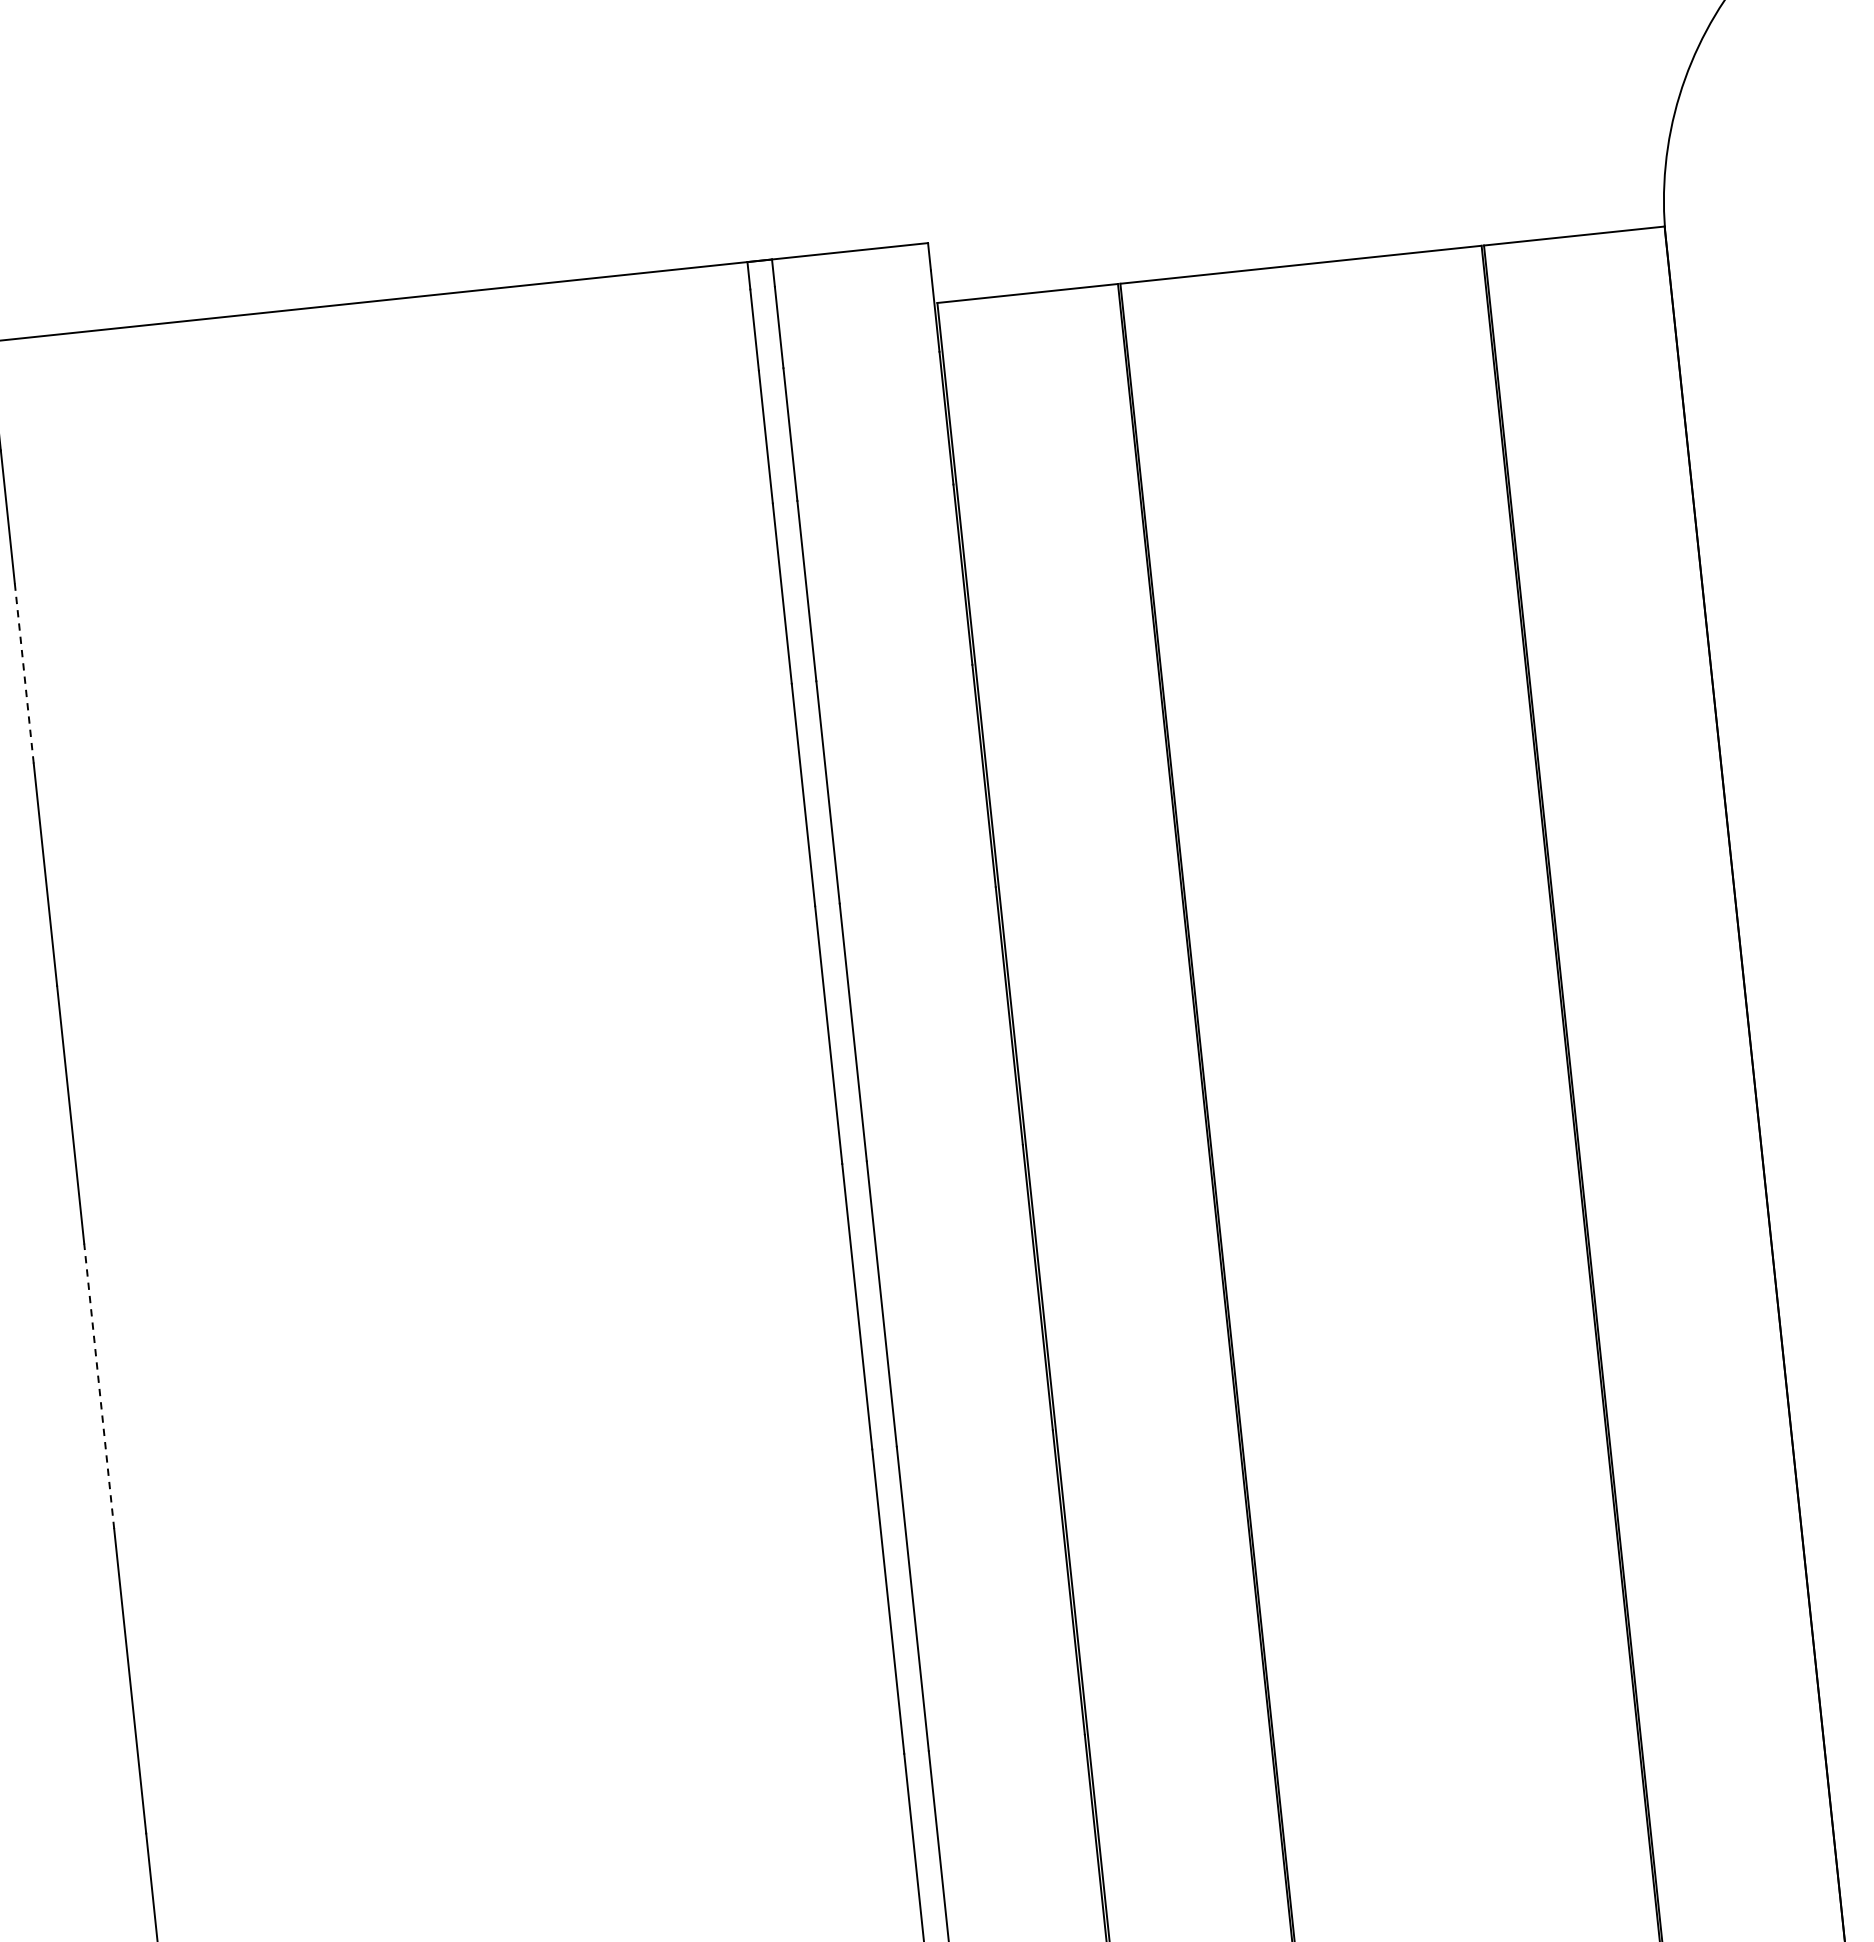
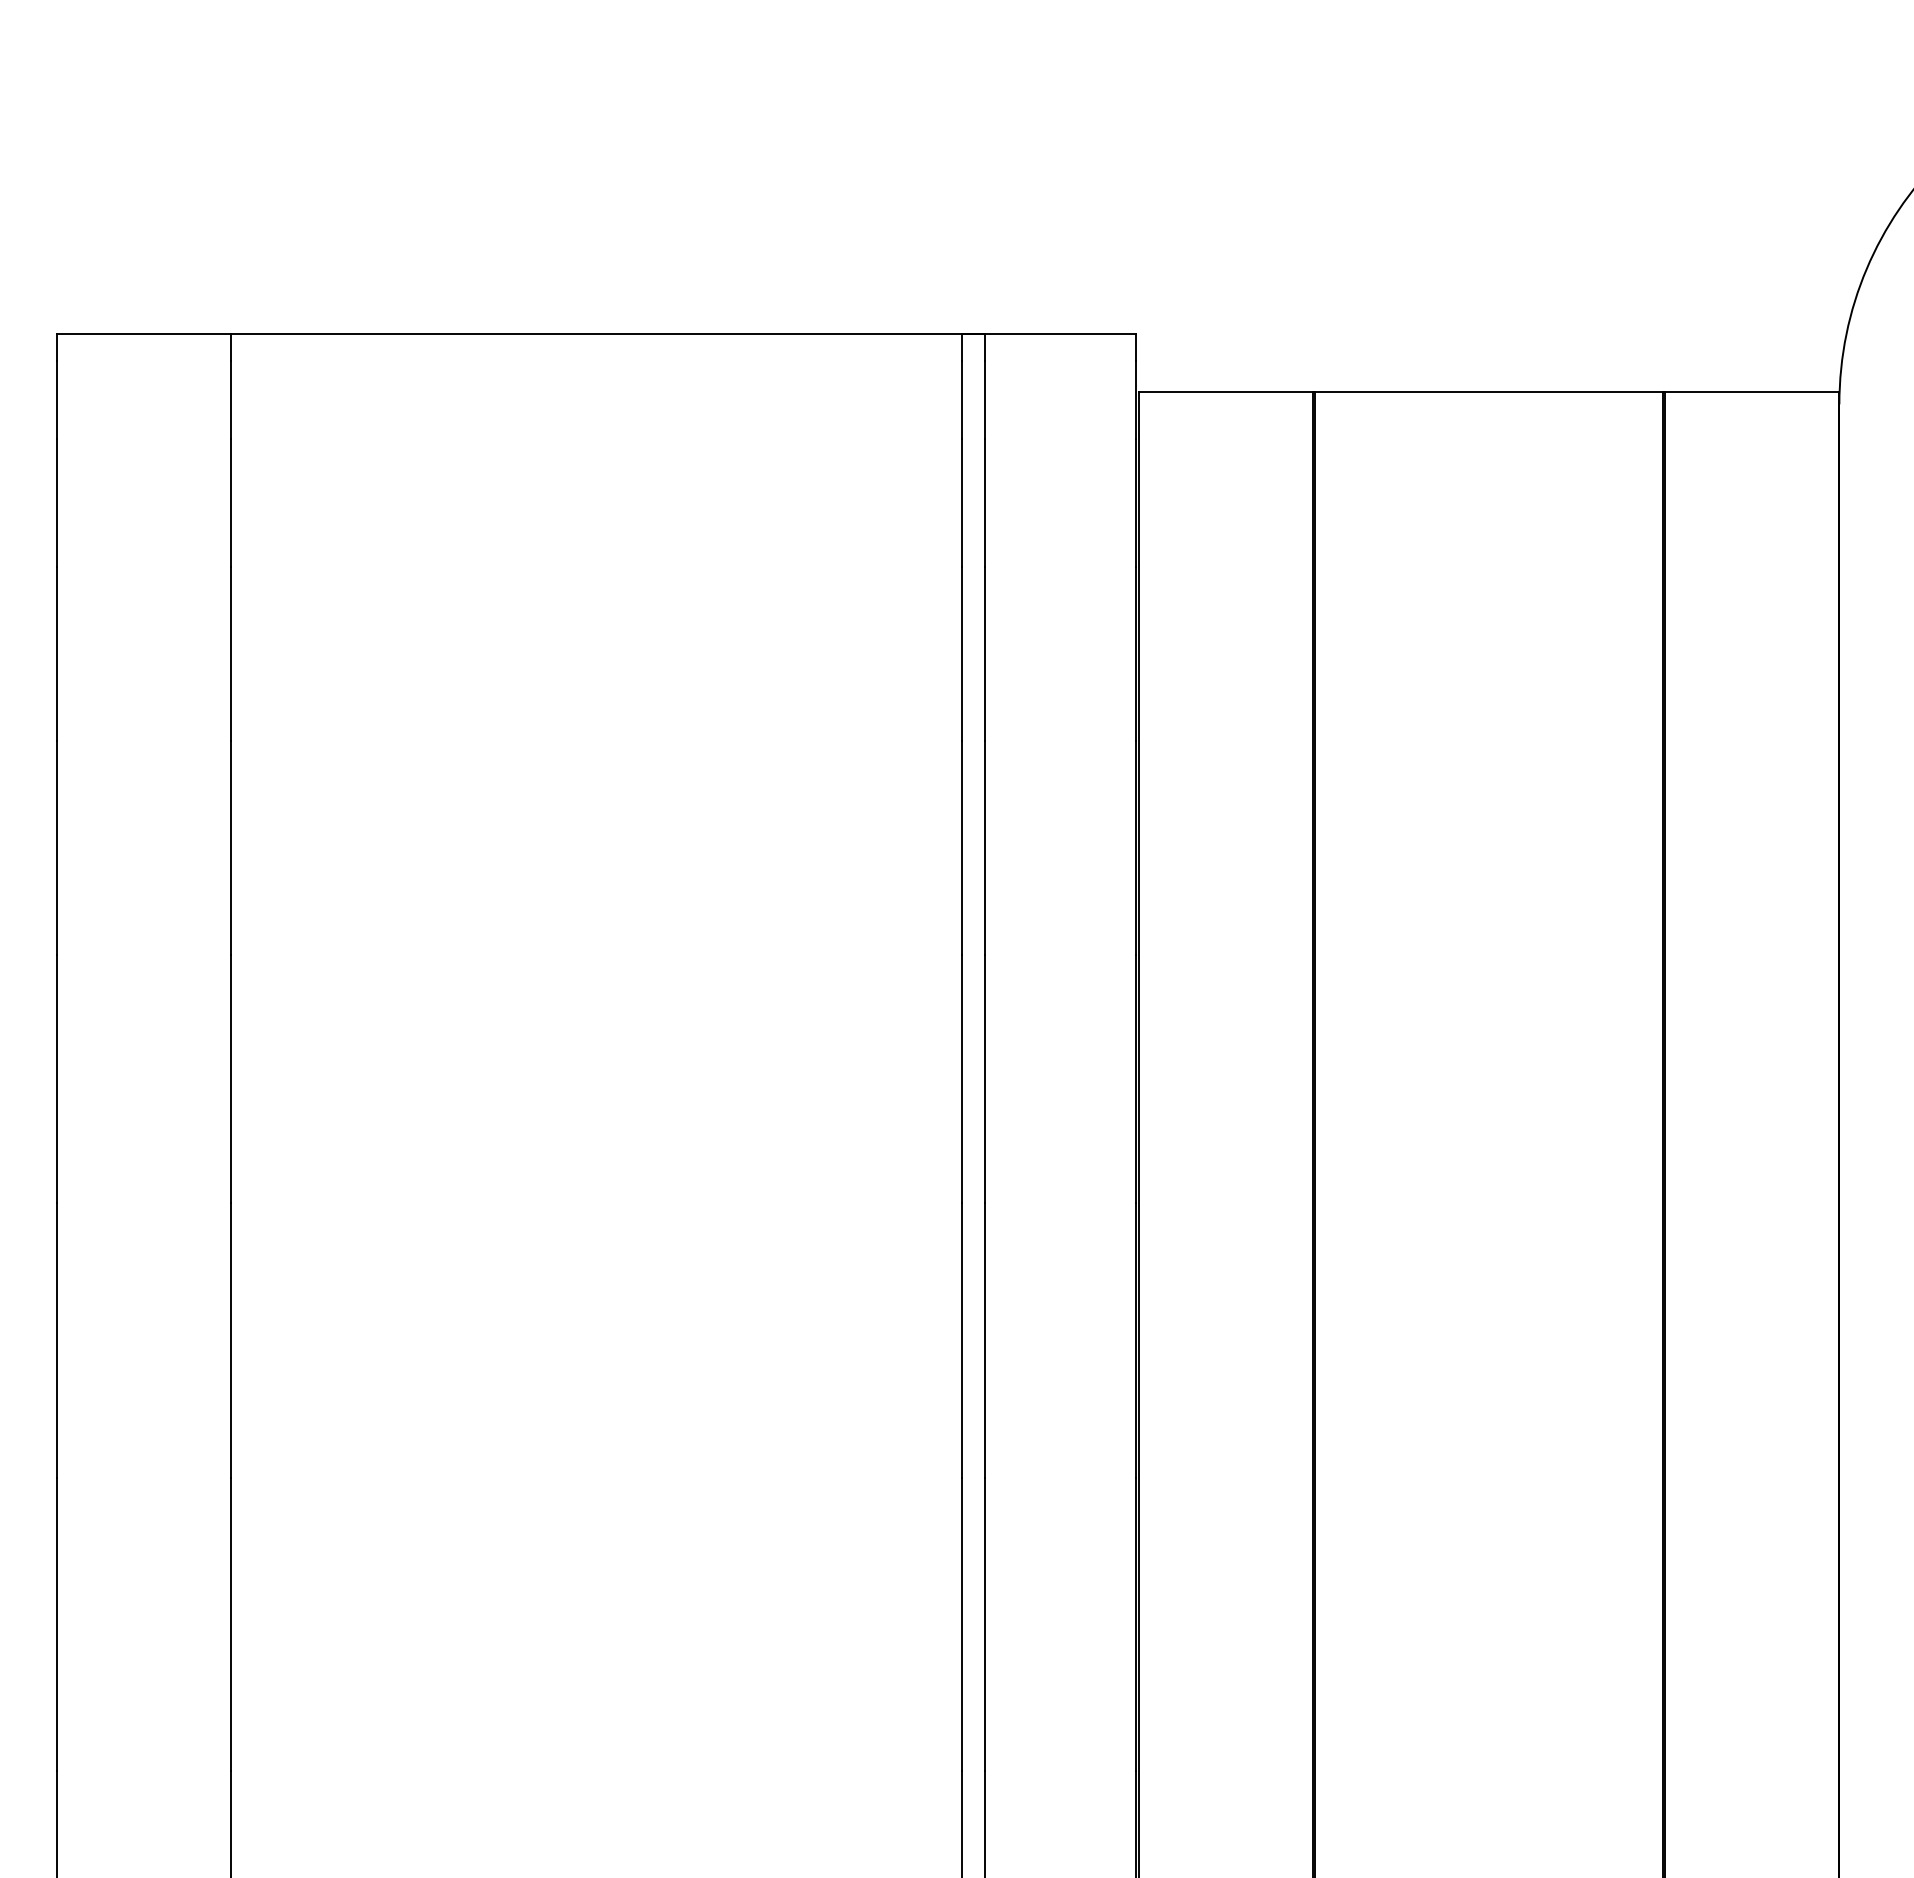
line: (24, 673) -> (231, 653), dashed -> solid
line: (99, 1386) -> (231, 1340), dashed -> solid

